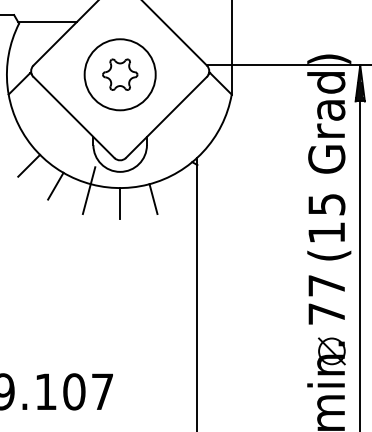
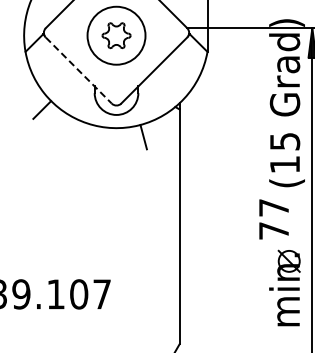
line: (73, 117) -> (78, 70), solid -> dashed
line: (55, 186) -> (63, 126), removed
line: (89, 190) -> (91, 130), removed
line: (120, 203) -> (116, 140), removed
text: (326, 300) -> (273, 219), moved

